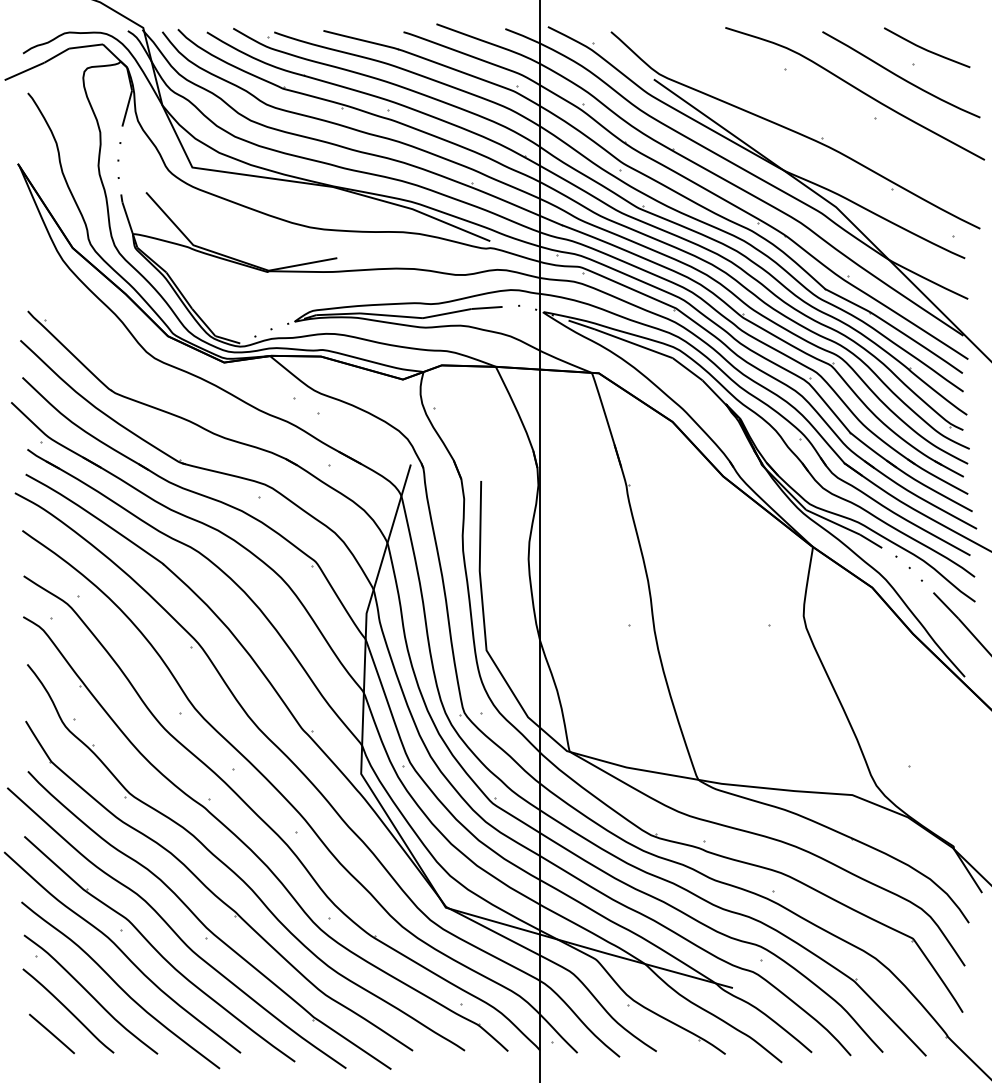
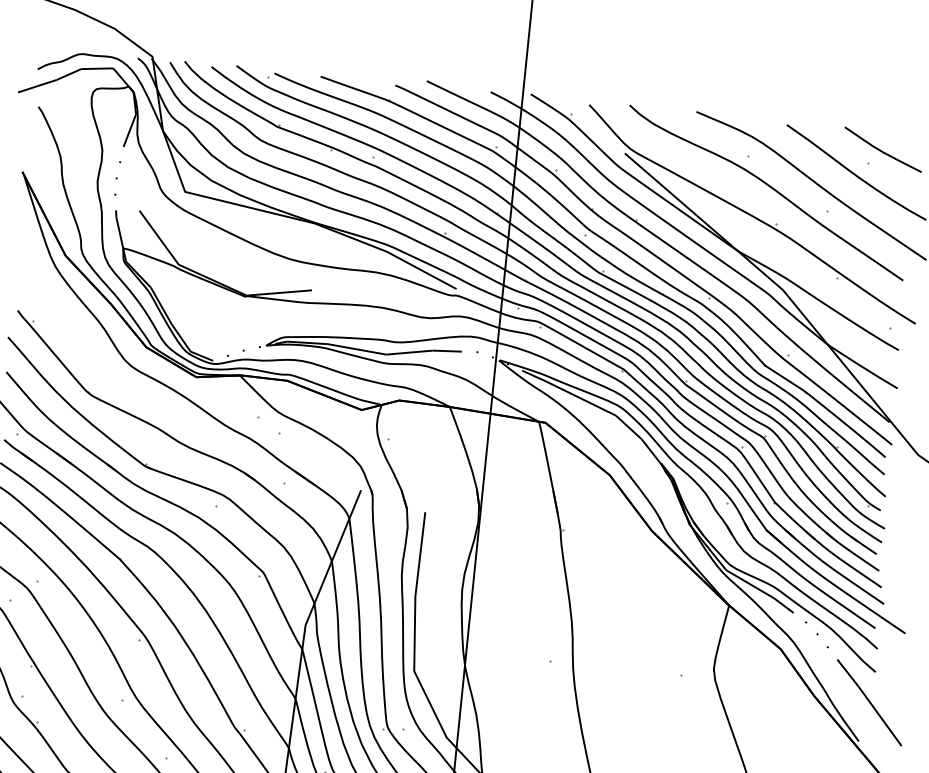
curve: (811, 100) -> (770, 188), added

